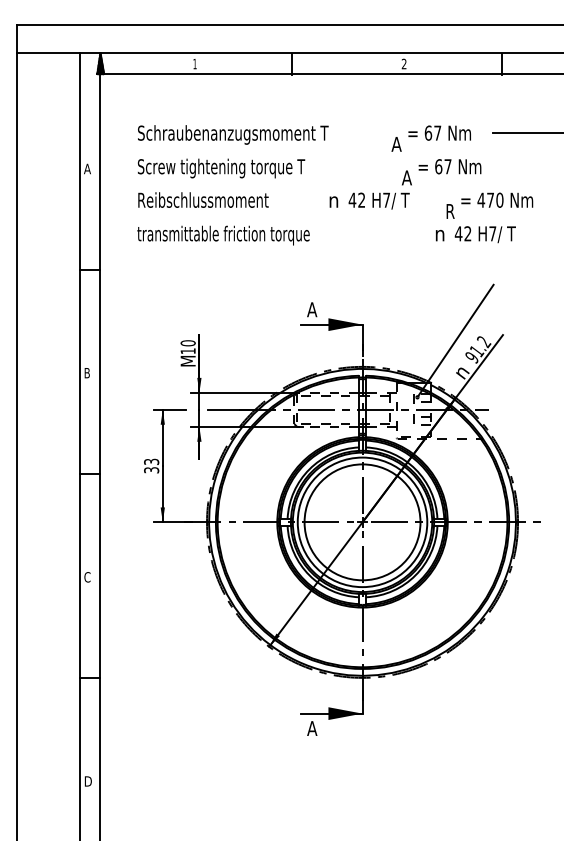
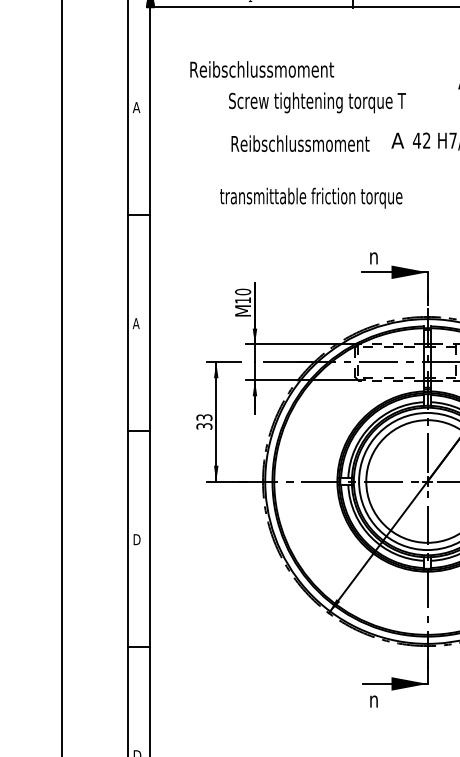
text: (233, 134) -> (291, 71), Schraubenanzugsmoment T -> Reibschlussmoment
text: (221, 168) -> (317, 102), moved
text: (203, 199) -> (300, 143), moved
text: (334, 199) -> (397, 139), n -> A
text: (223, 235) -> (311, 198), moved
text: (312, 309) -> (374, 256), A -> n
text: (87, 373) -> (136, 323), B -> A
text: (87, 577) -> (136, 539), C -> D
text: (312, 728) -> (374, 699), A -> n

